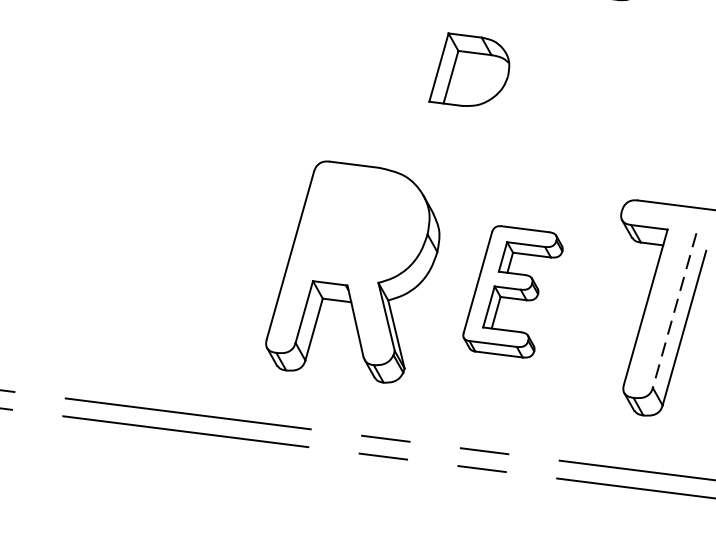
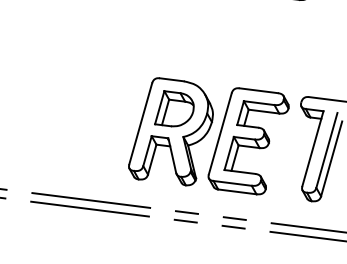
part: (469, 69) -> (174, 108), moved
part: (512, 292) -> (248, 141), size x1.67
line: (673, 310) -> (326, 150), dashed -> solid

